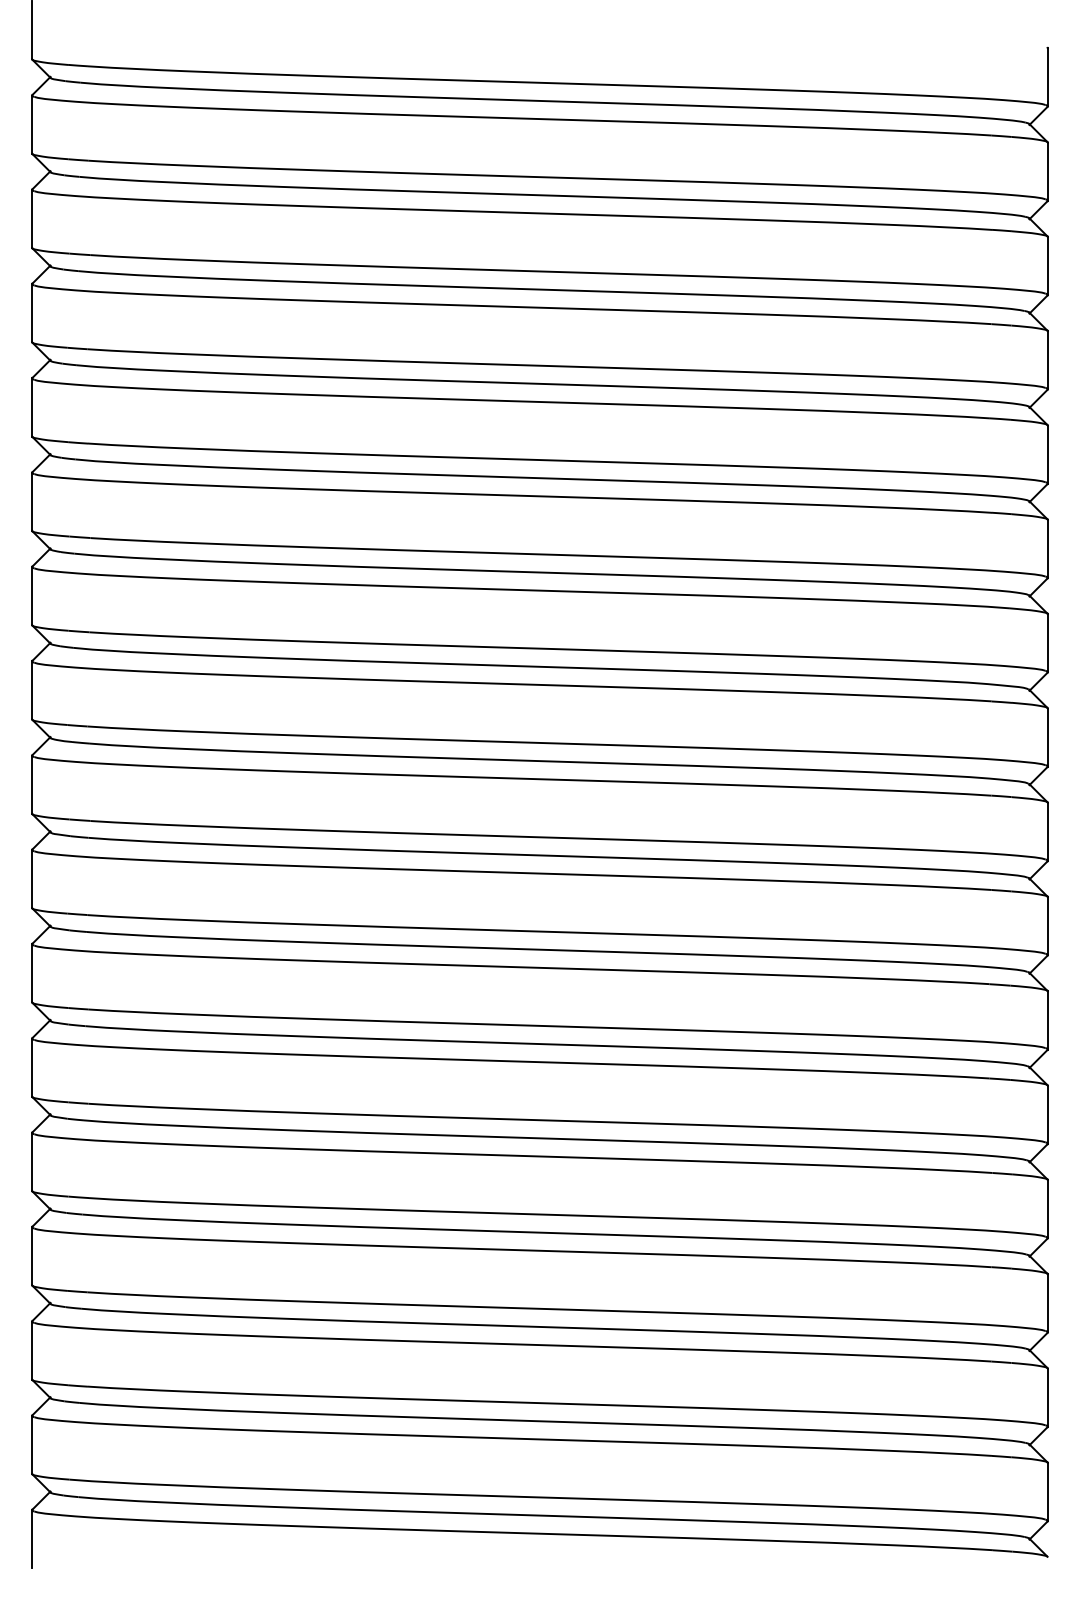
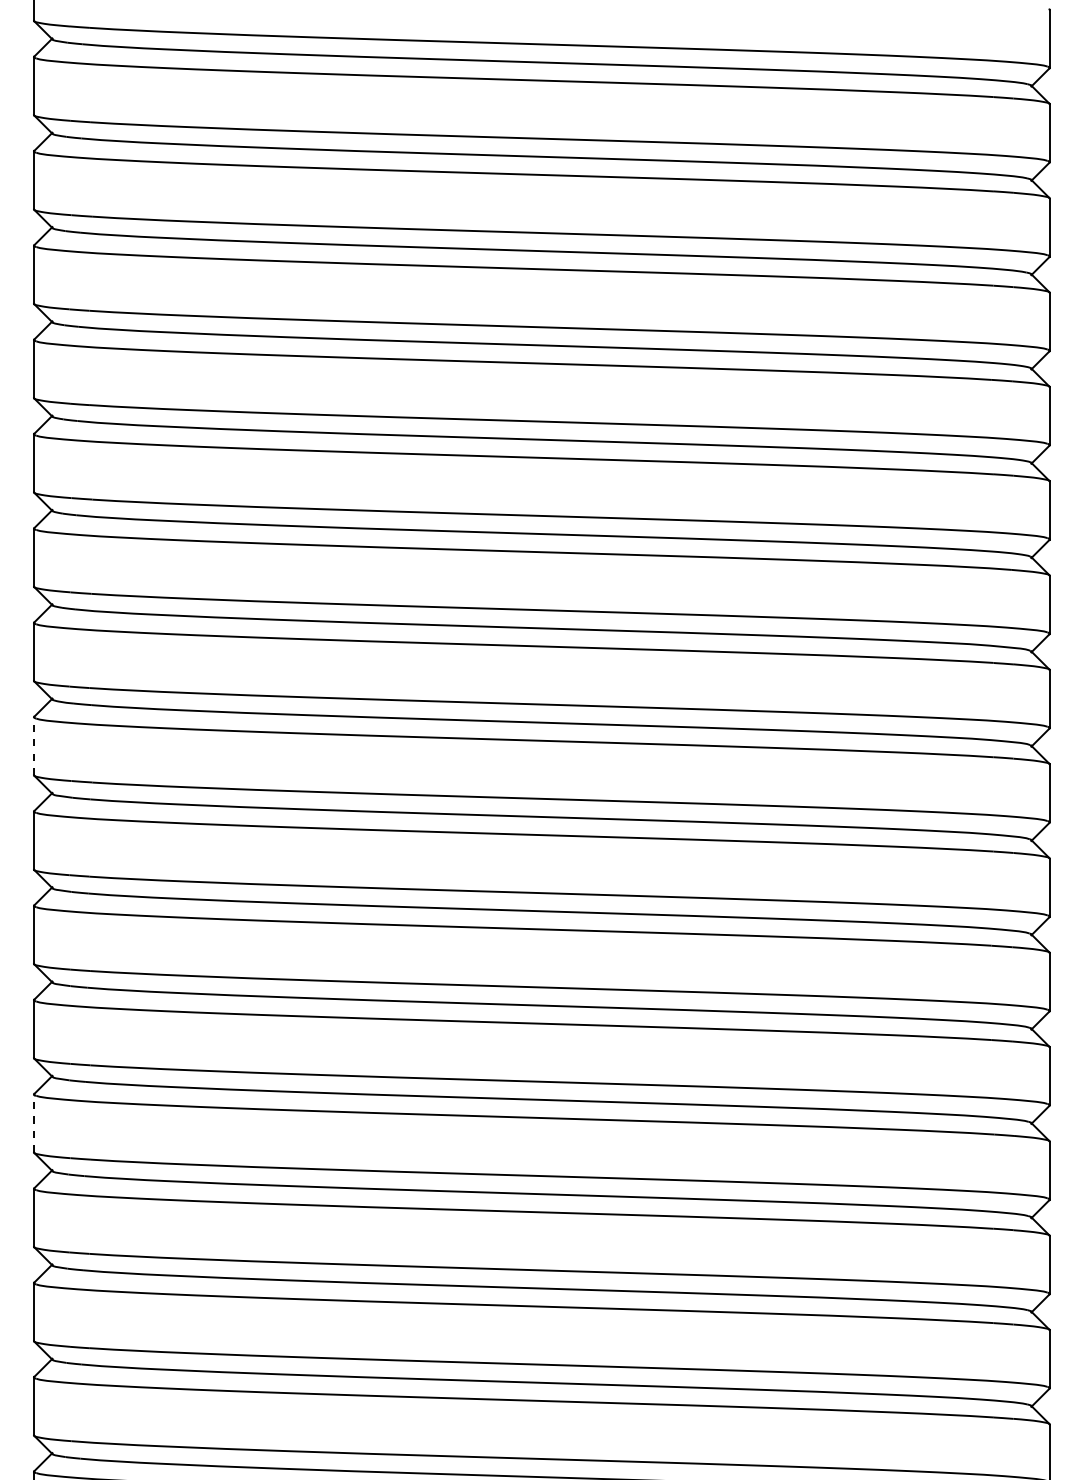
line: (32, 784) -> (34, 746), solid -> dashed
line: (32, 1161) -> (34, 1123), solid -> dashed

